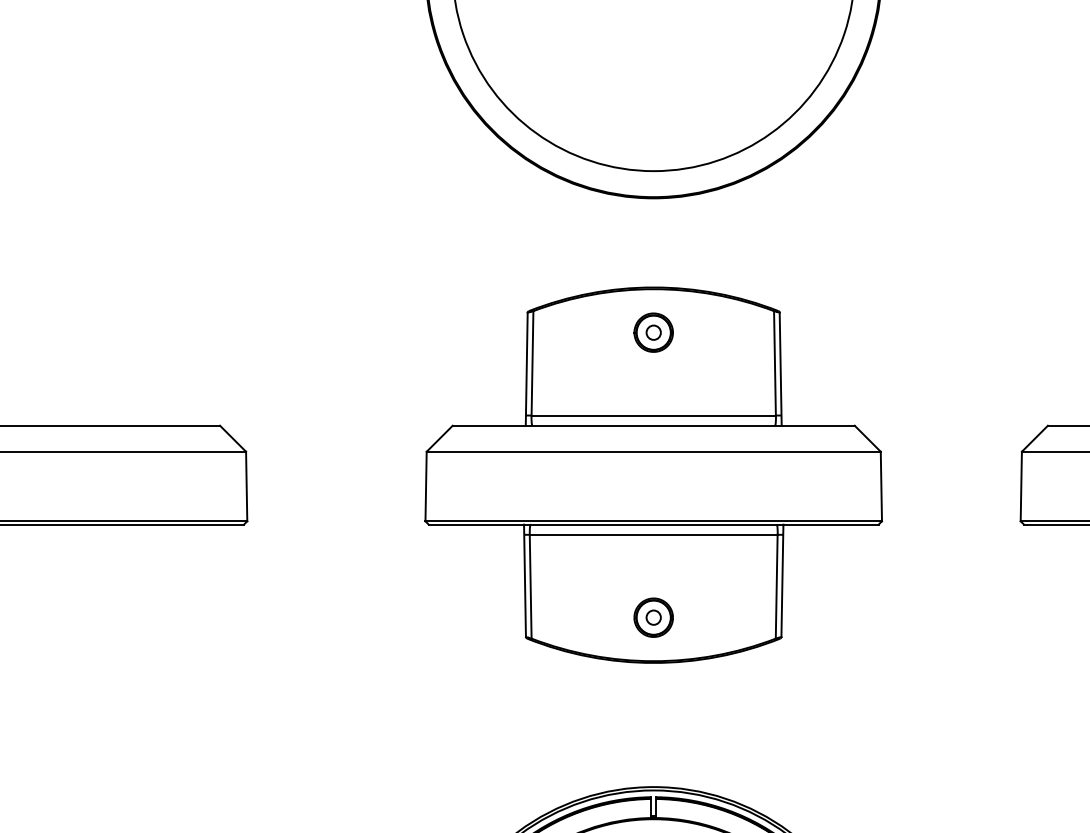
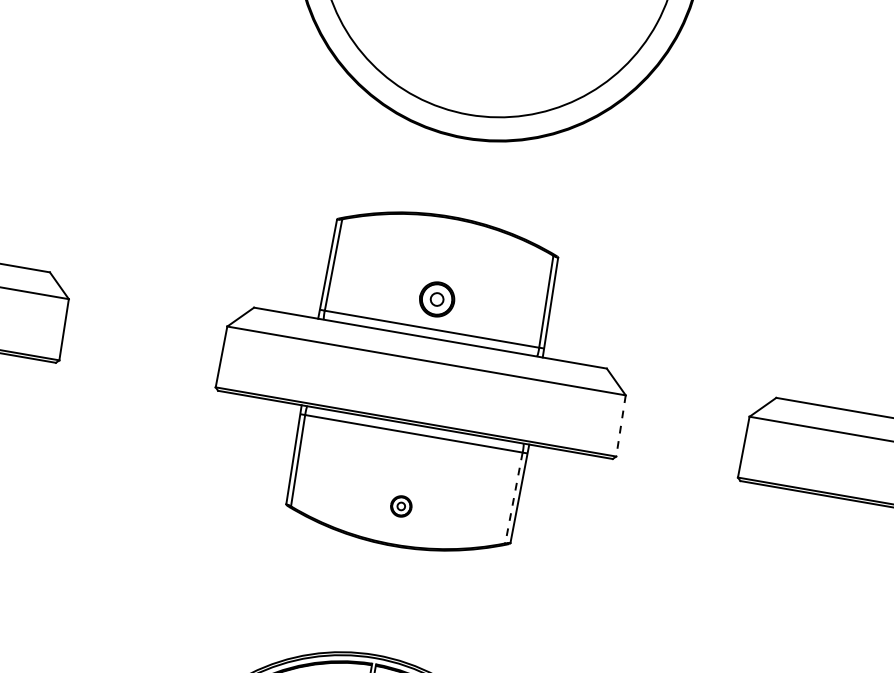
part: (653, 332) -> (436, 299), moved
line: (881, 486) -> (621, 425), solid -> dashed
line: (776, 586) -> (513, 497), solid -> dashed
part: (653, 617) -> (401, 506), size x0.6

